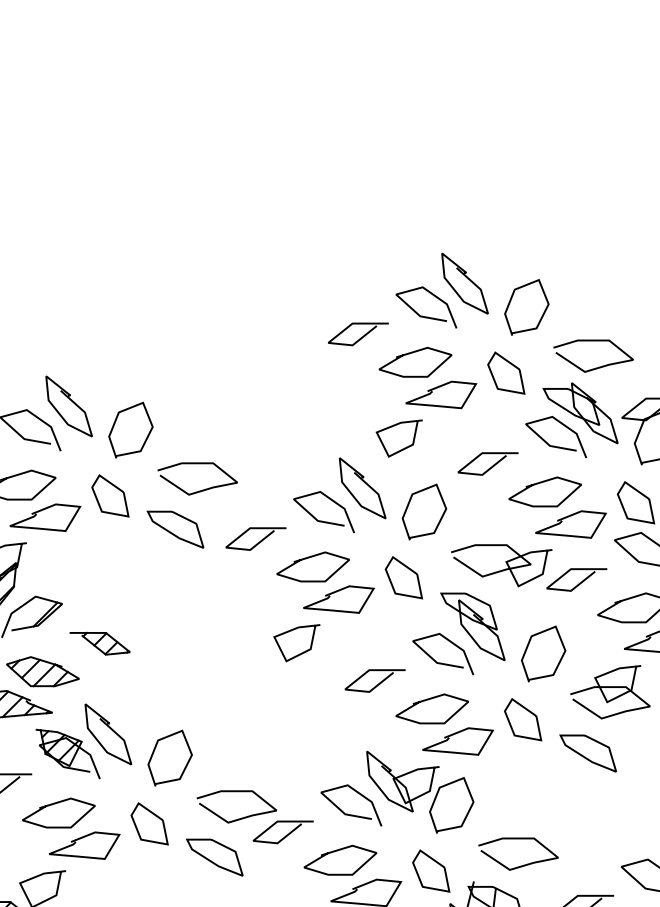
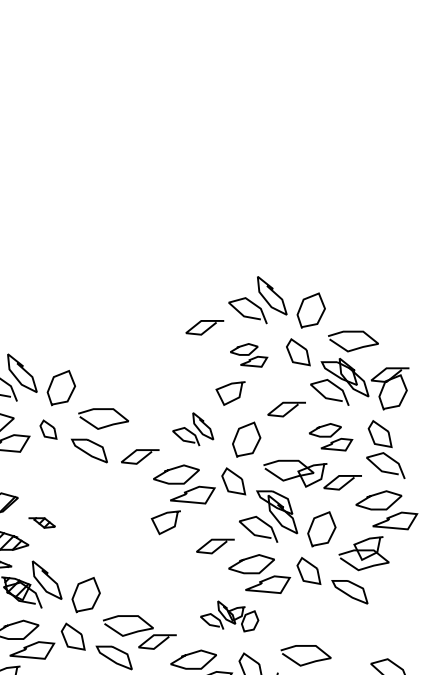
part: (427, 378) -> (248, 355), size x0.6
part: (110, 495) -> (48, 429), size x0.7
part: (338, 495) -> (192, 429), size x0.7
part: (557, 508) -> (330, 437), size x0.7
part: (99, 642) -> (41, 522), size x0.7
part: (397, 791) -> (229, 616), size x0.6

